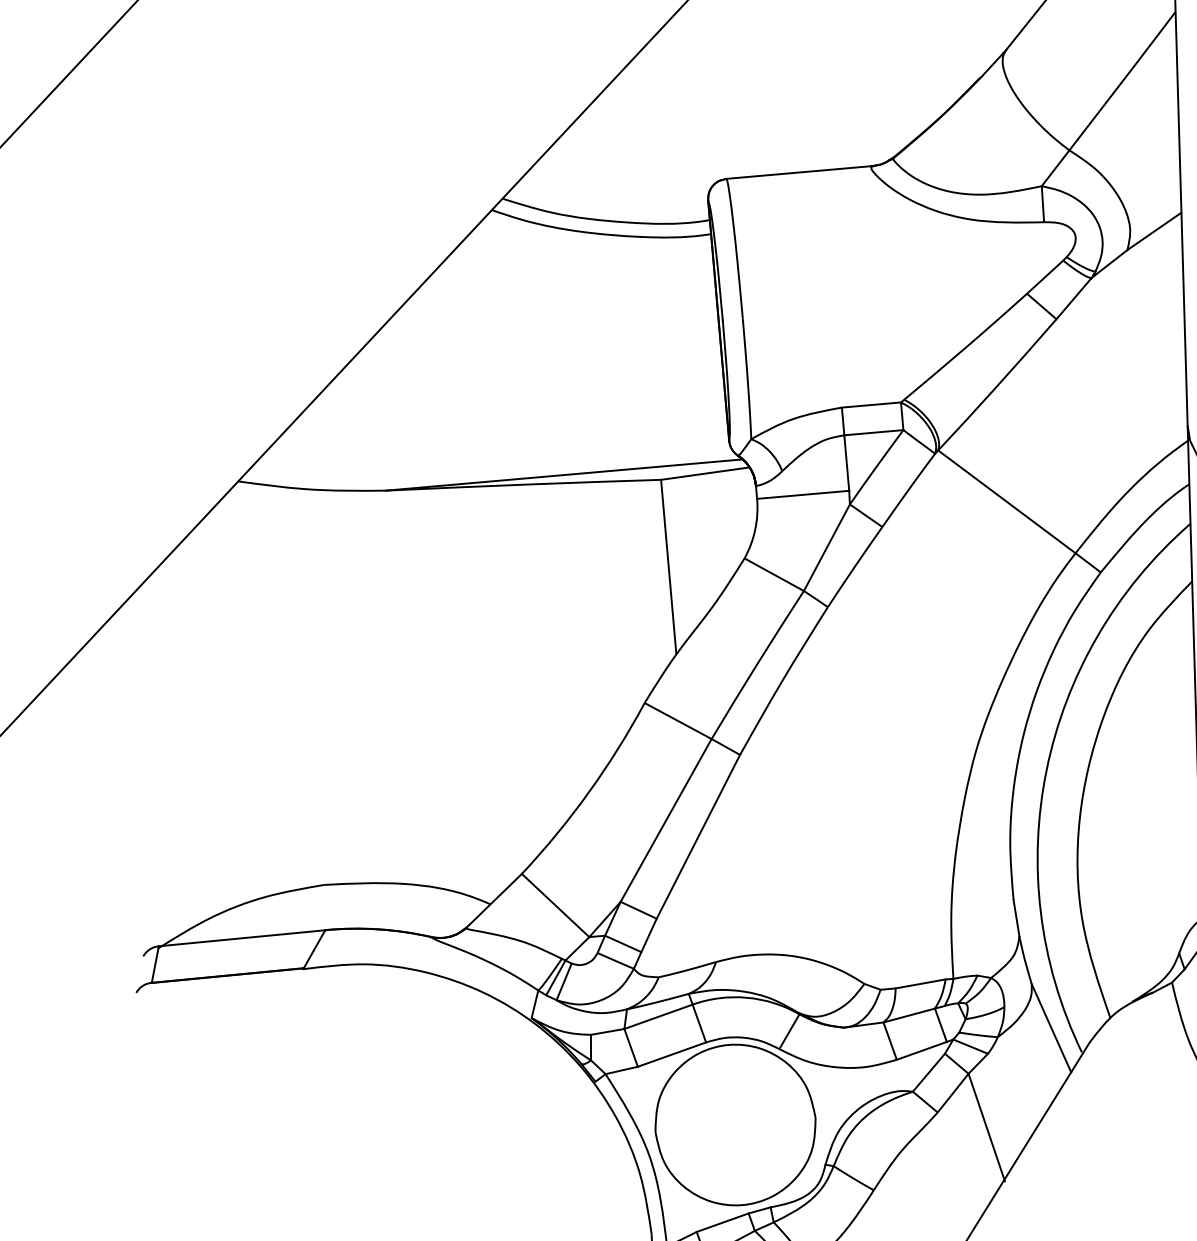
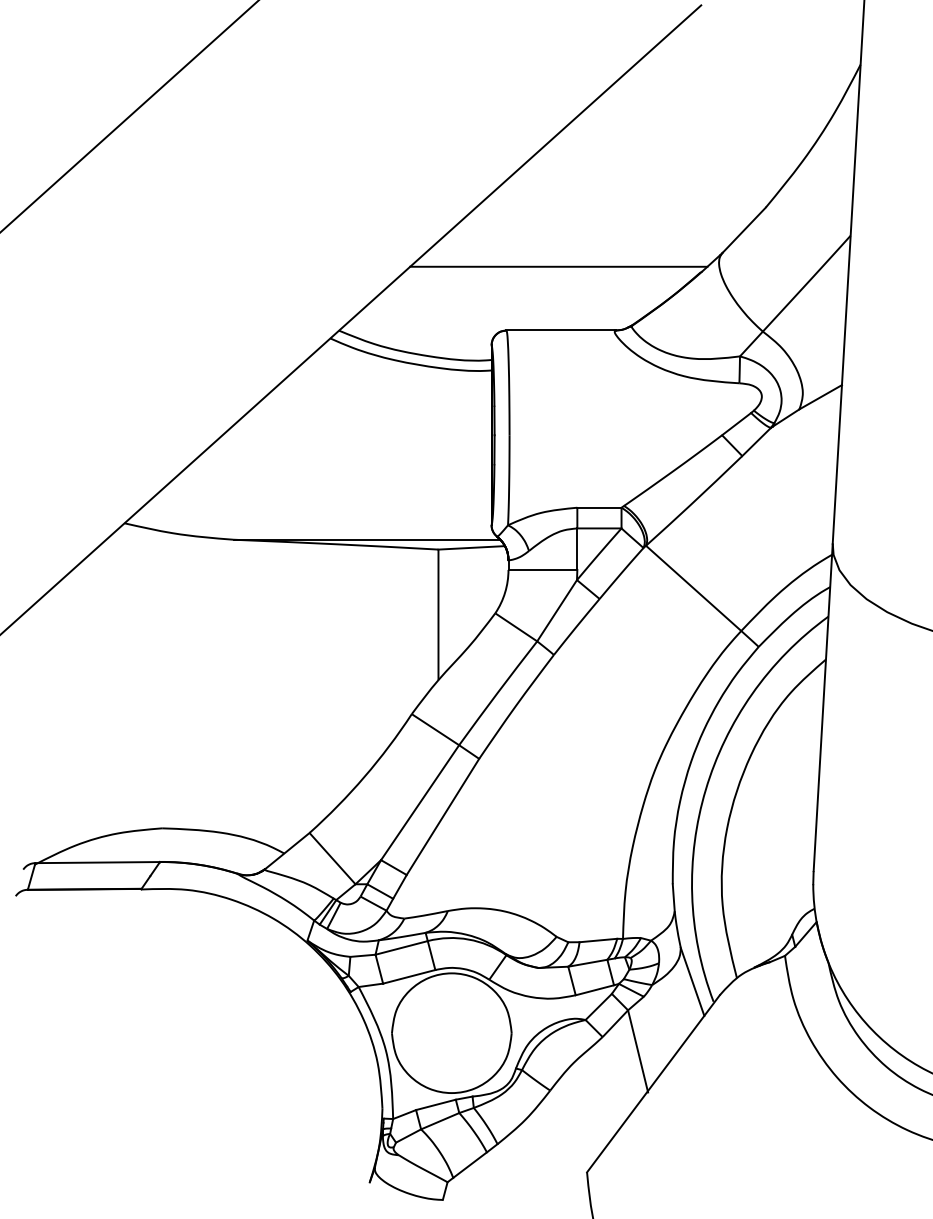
line: (788, 87) -> (558, 266), added

